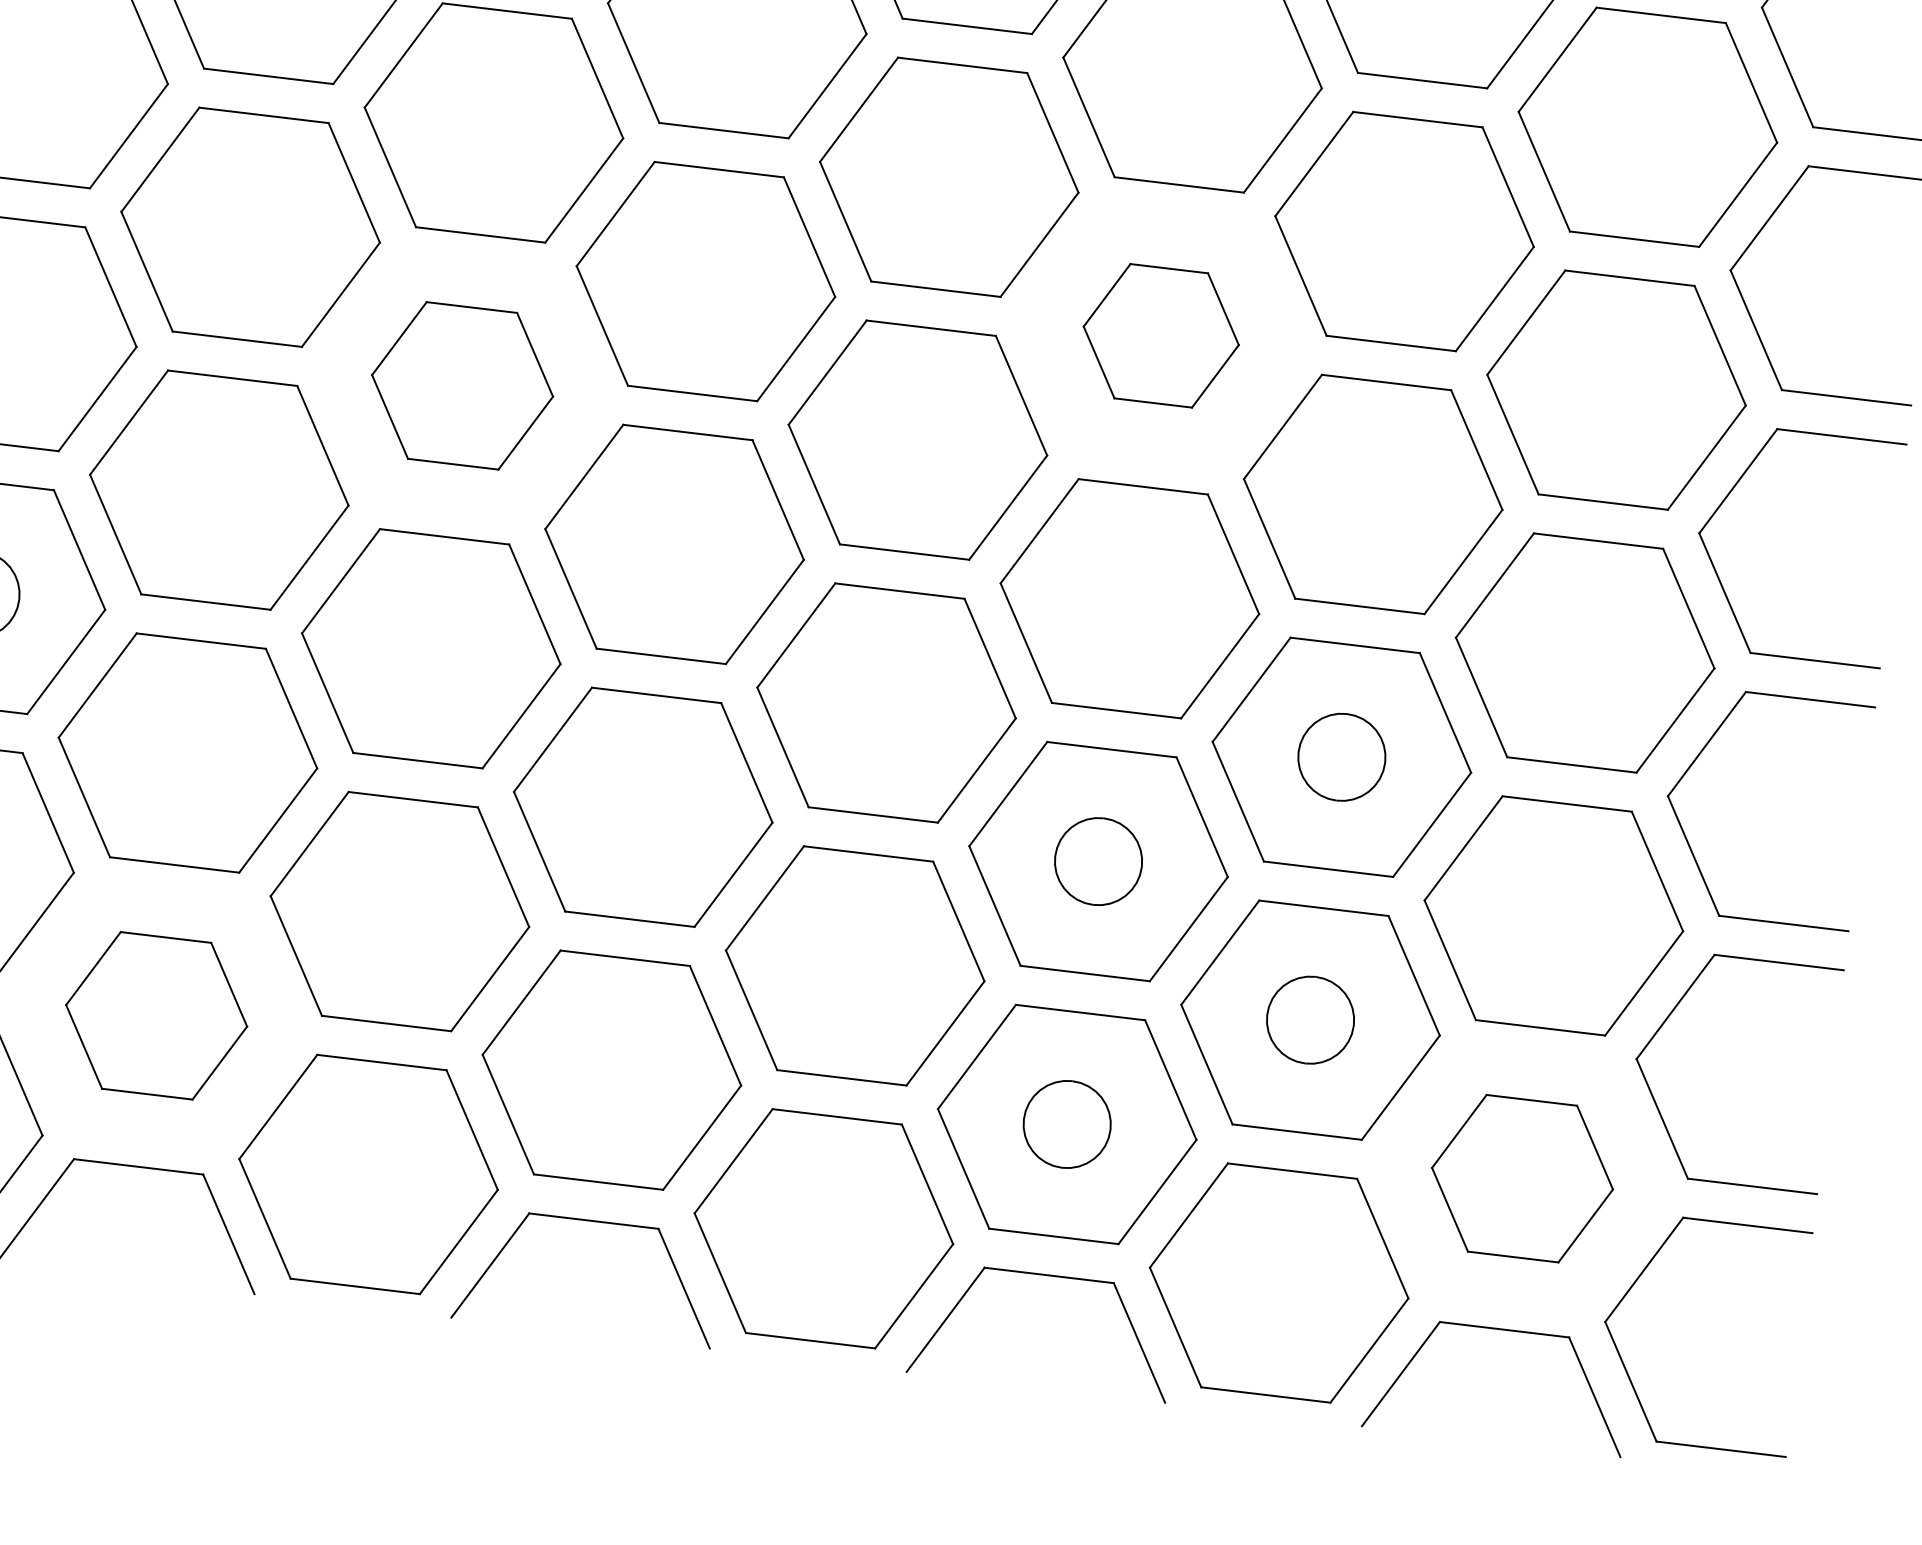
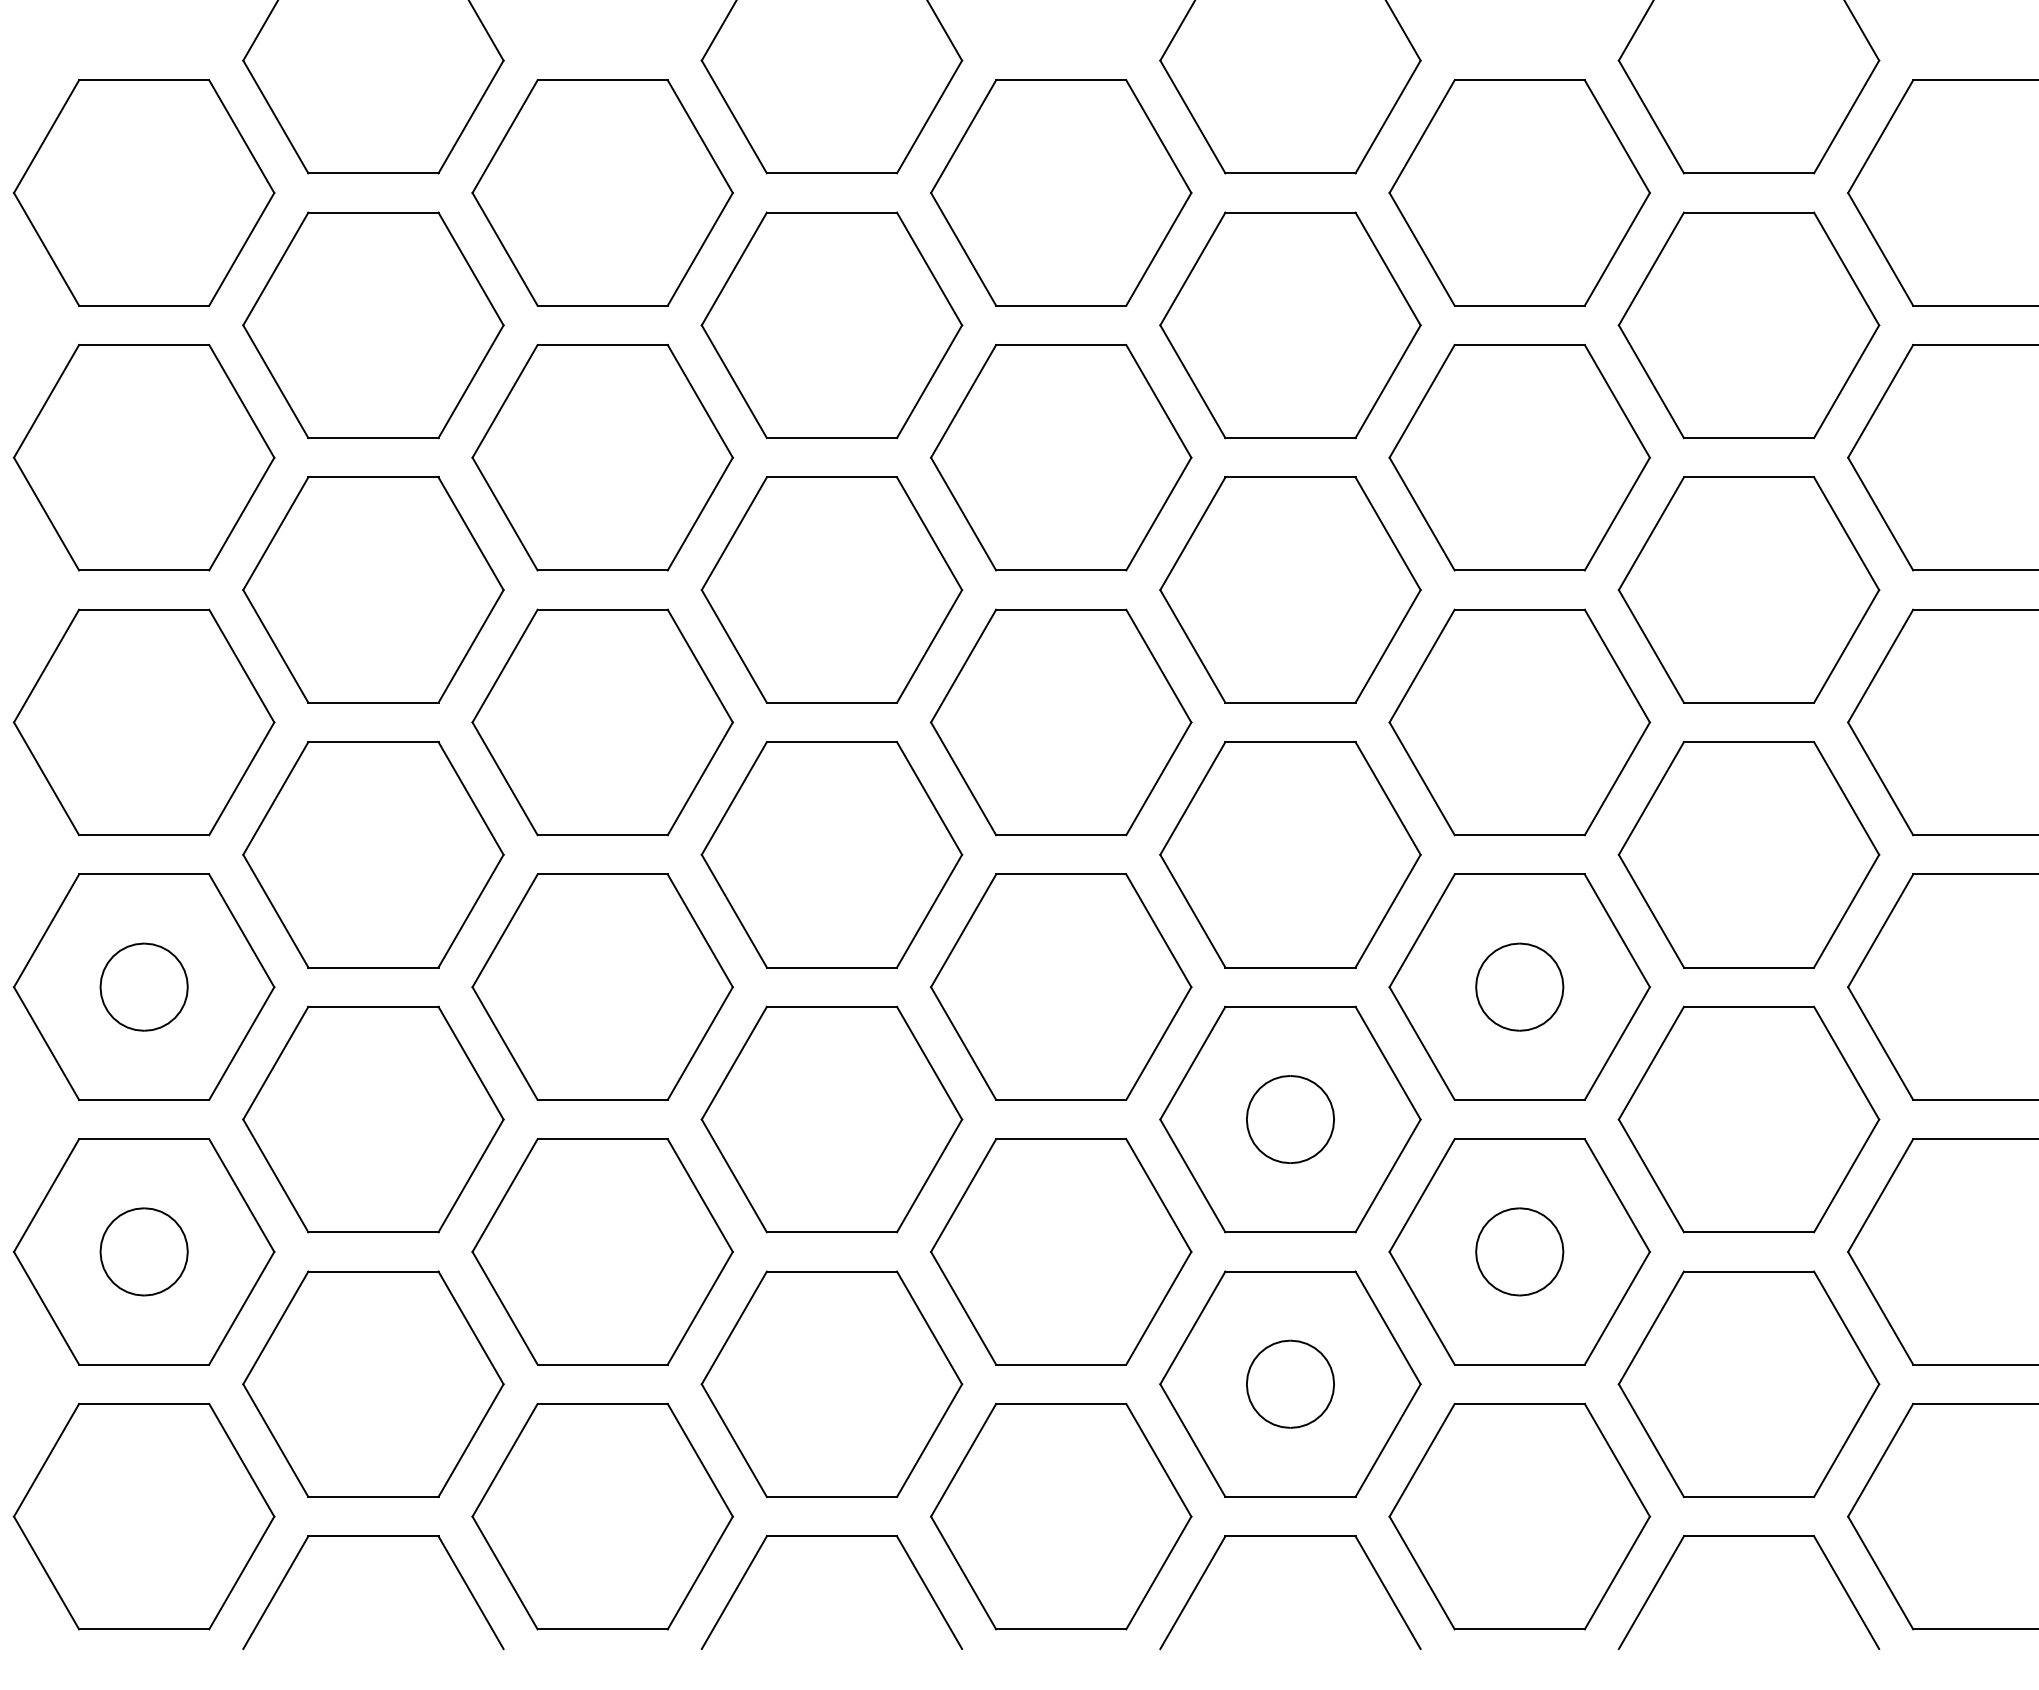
part: (1161, 335) -> (1290, 589), size x1.67
part: (462, 385) -> (602, 722), size x1.43
part: (156, 1015) -> (373, 1383), size x1.43
part: (1522, 1177) -> (1748, 1383), size x1.43

